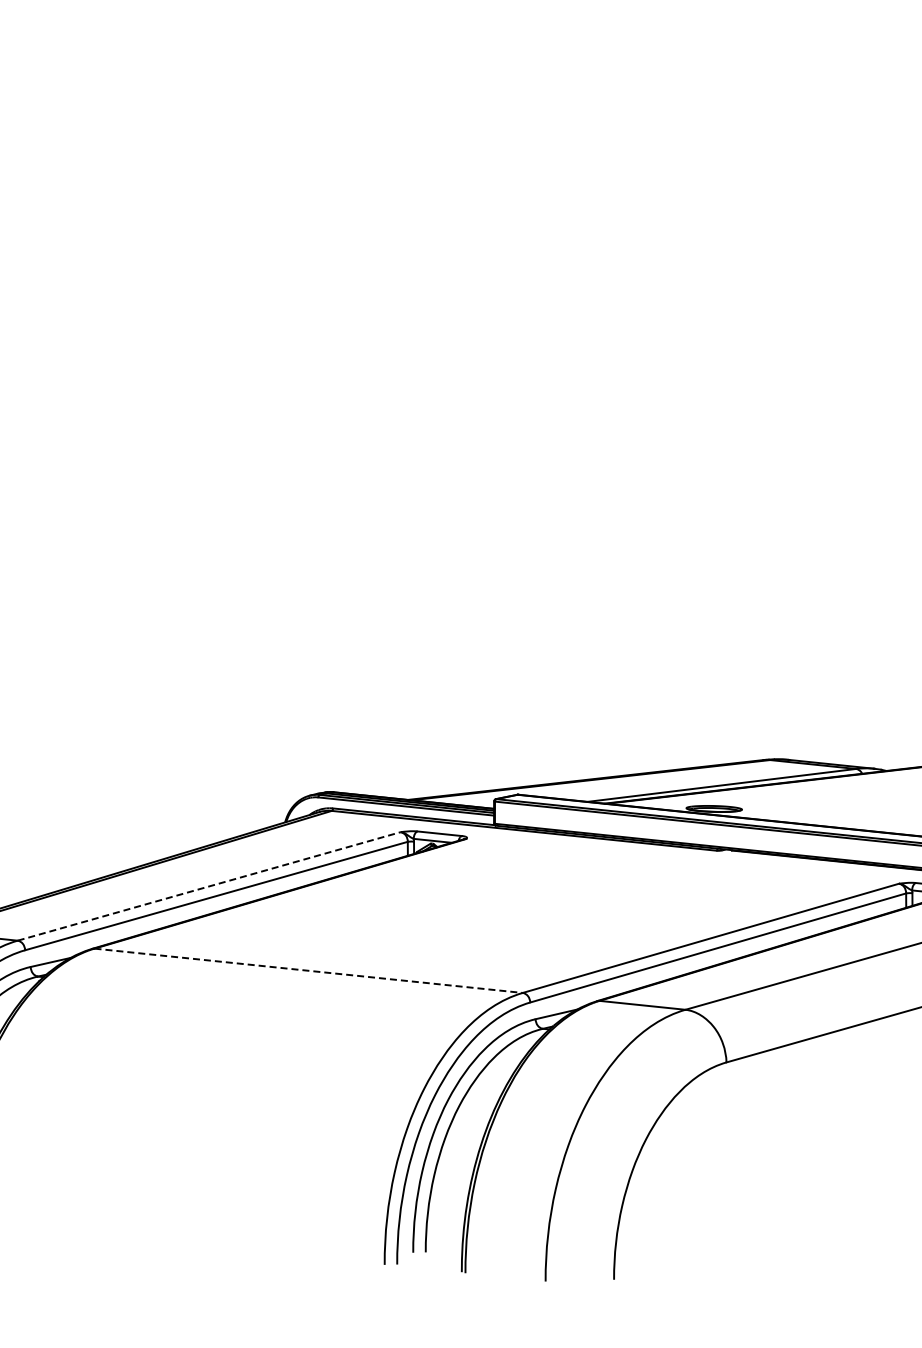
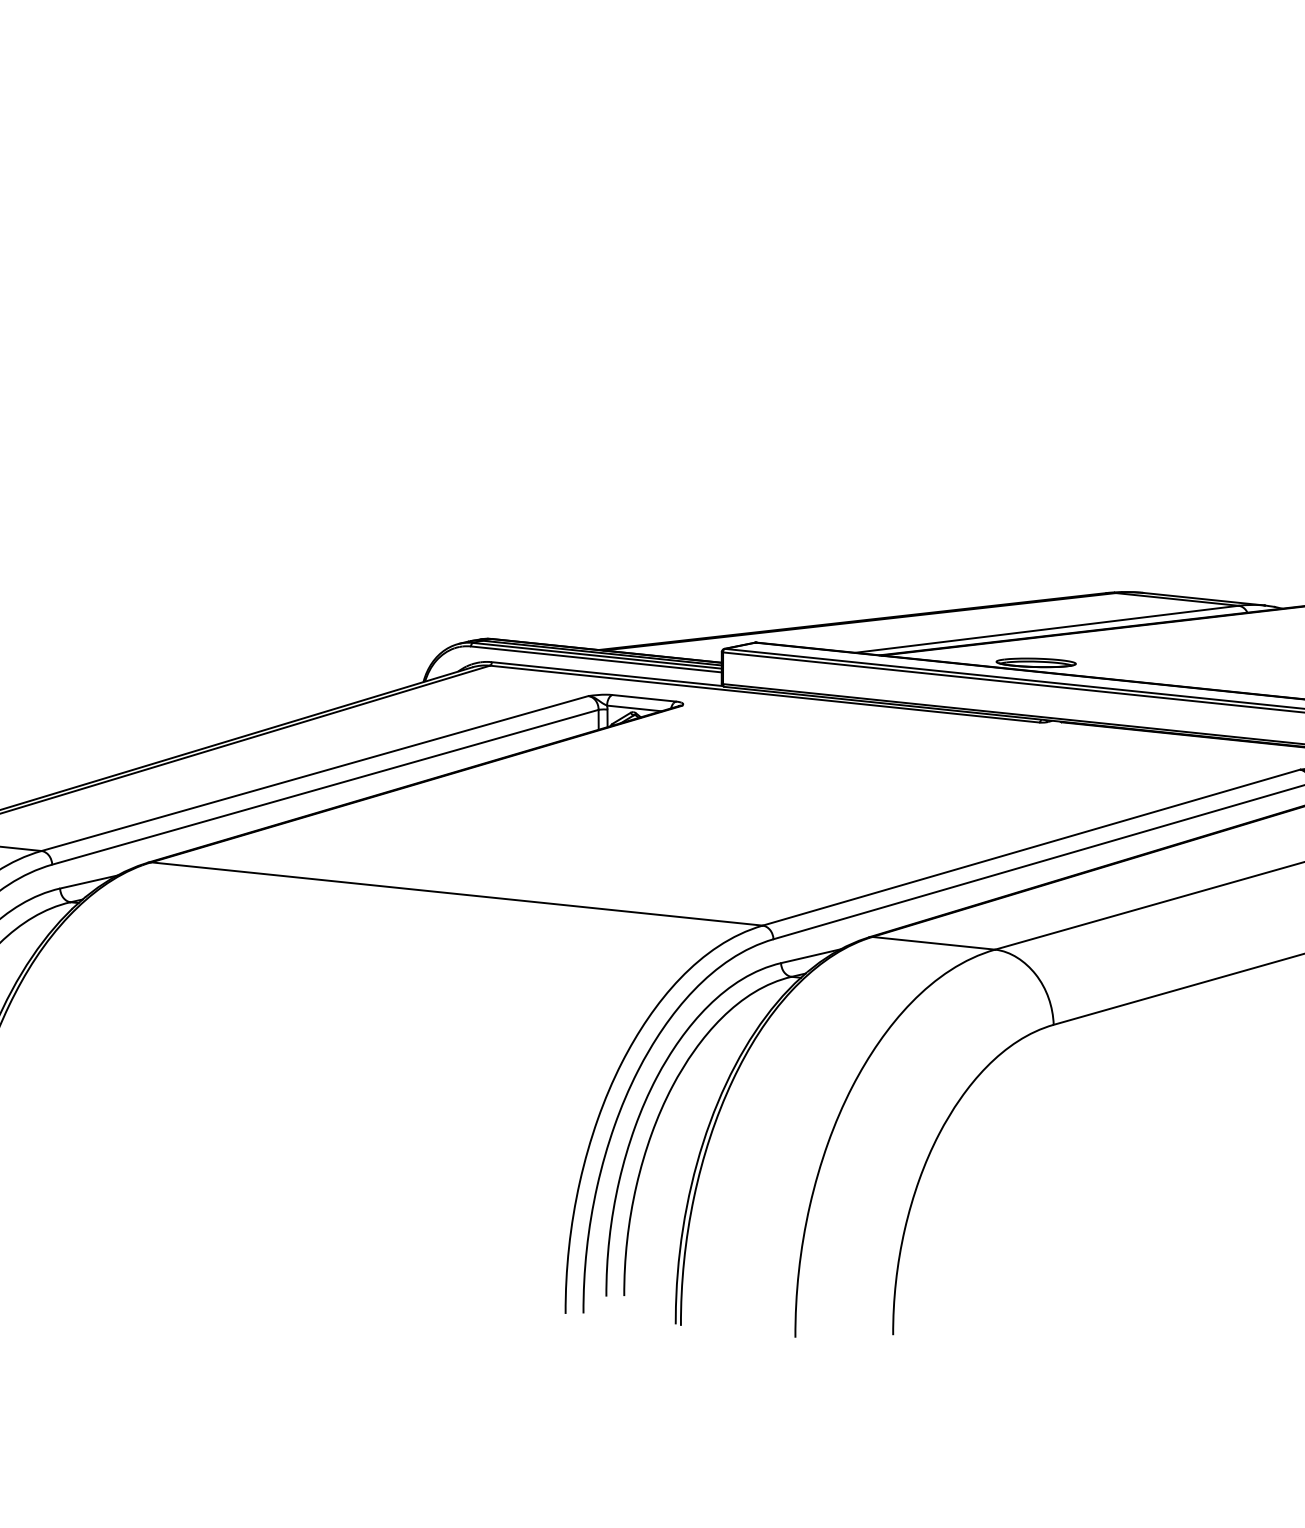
line: (209, 886) -> (315, 773), dashed -> solid
line: (309, 970) -> (458, 893), dashed -> solid

